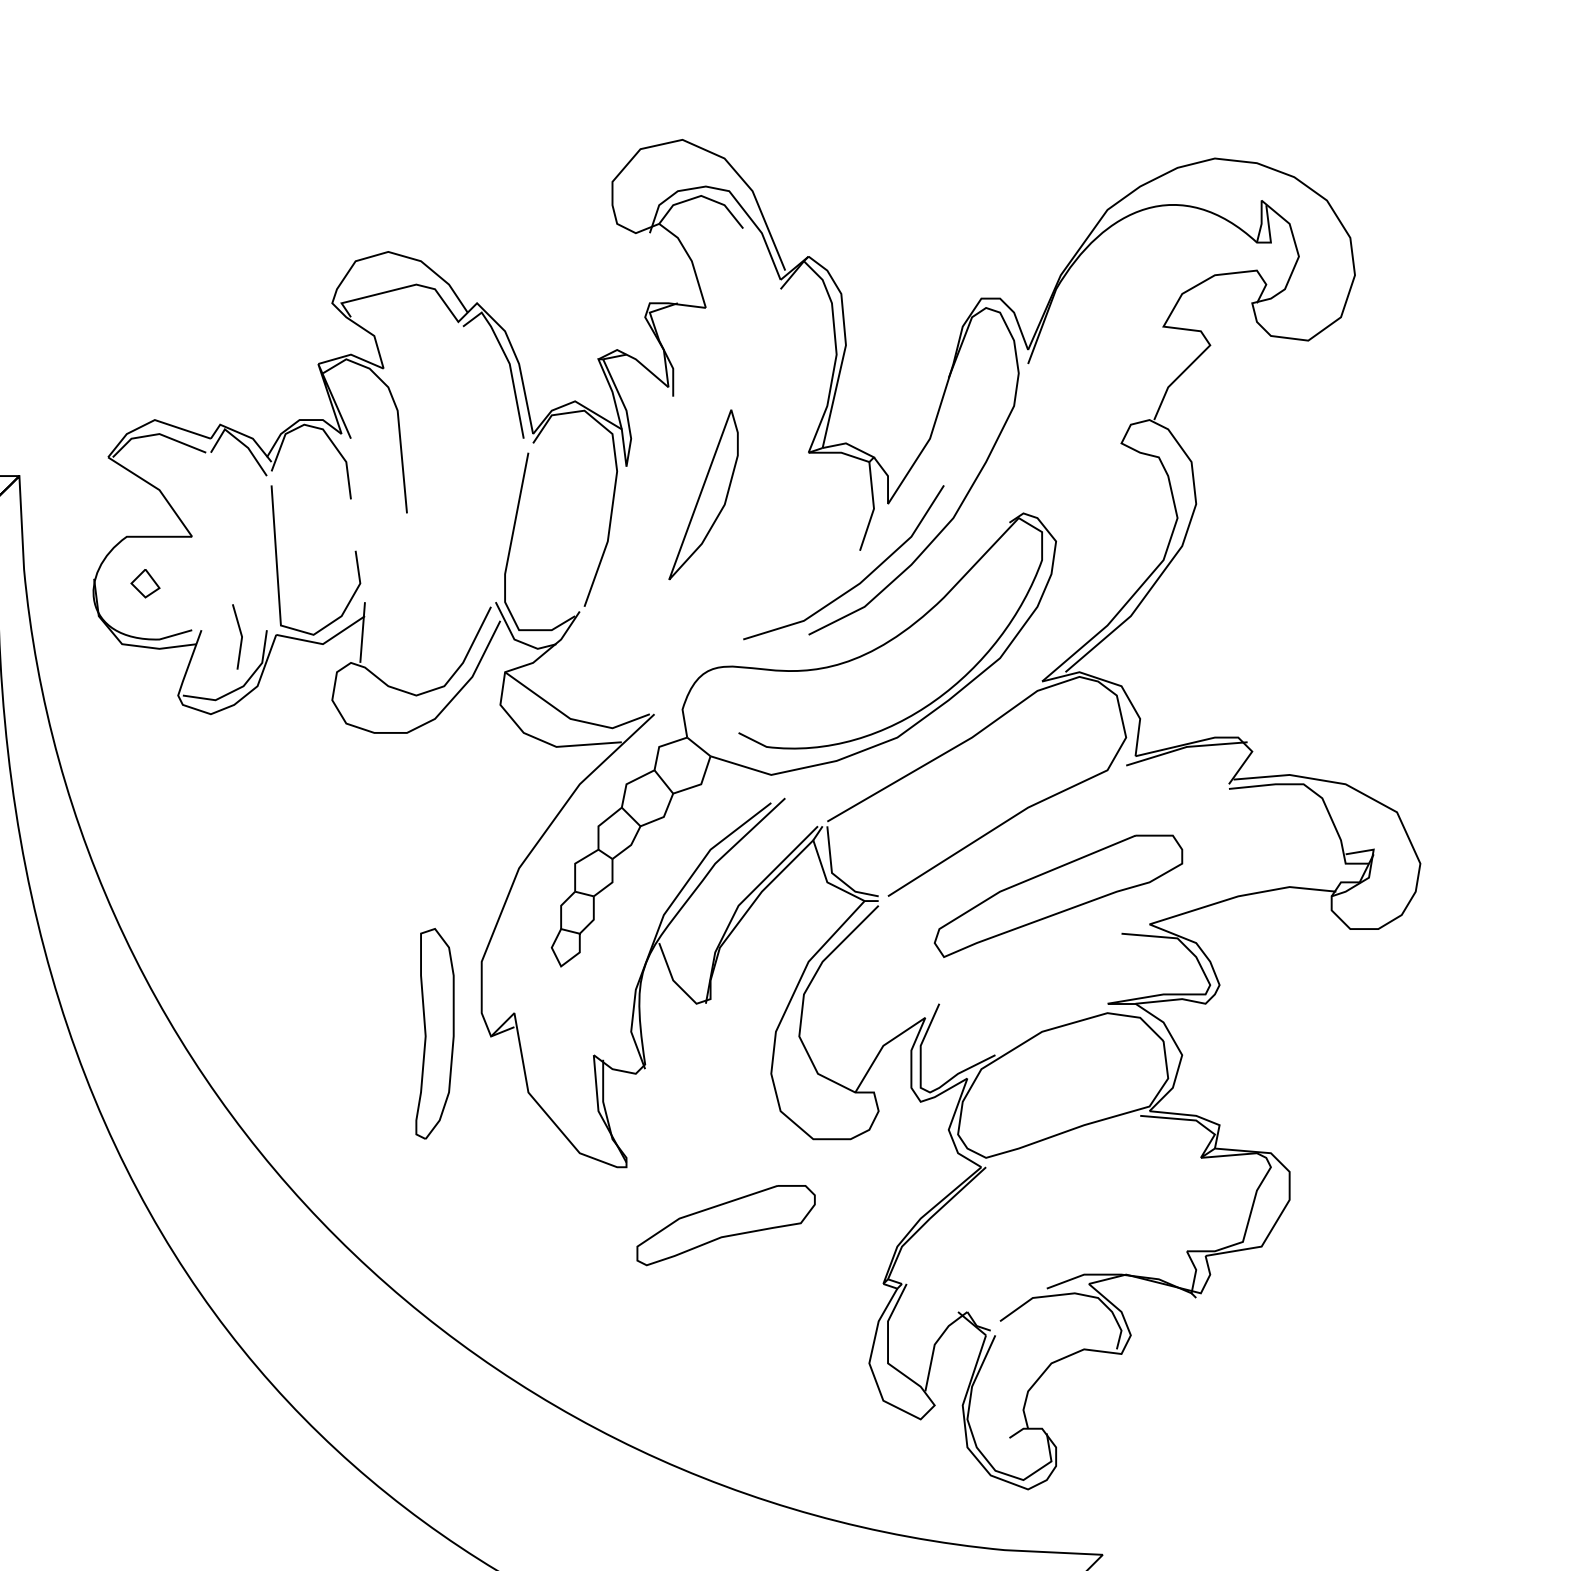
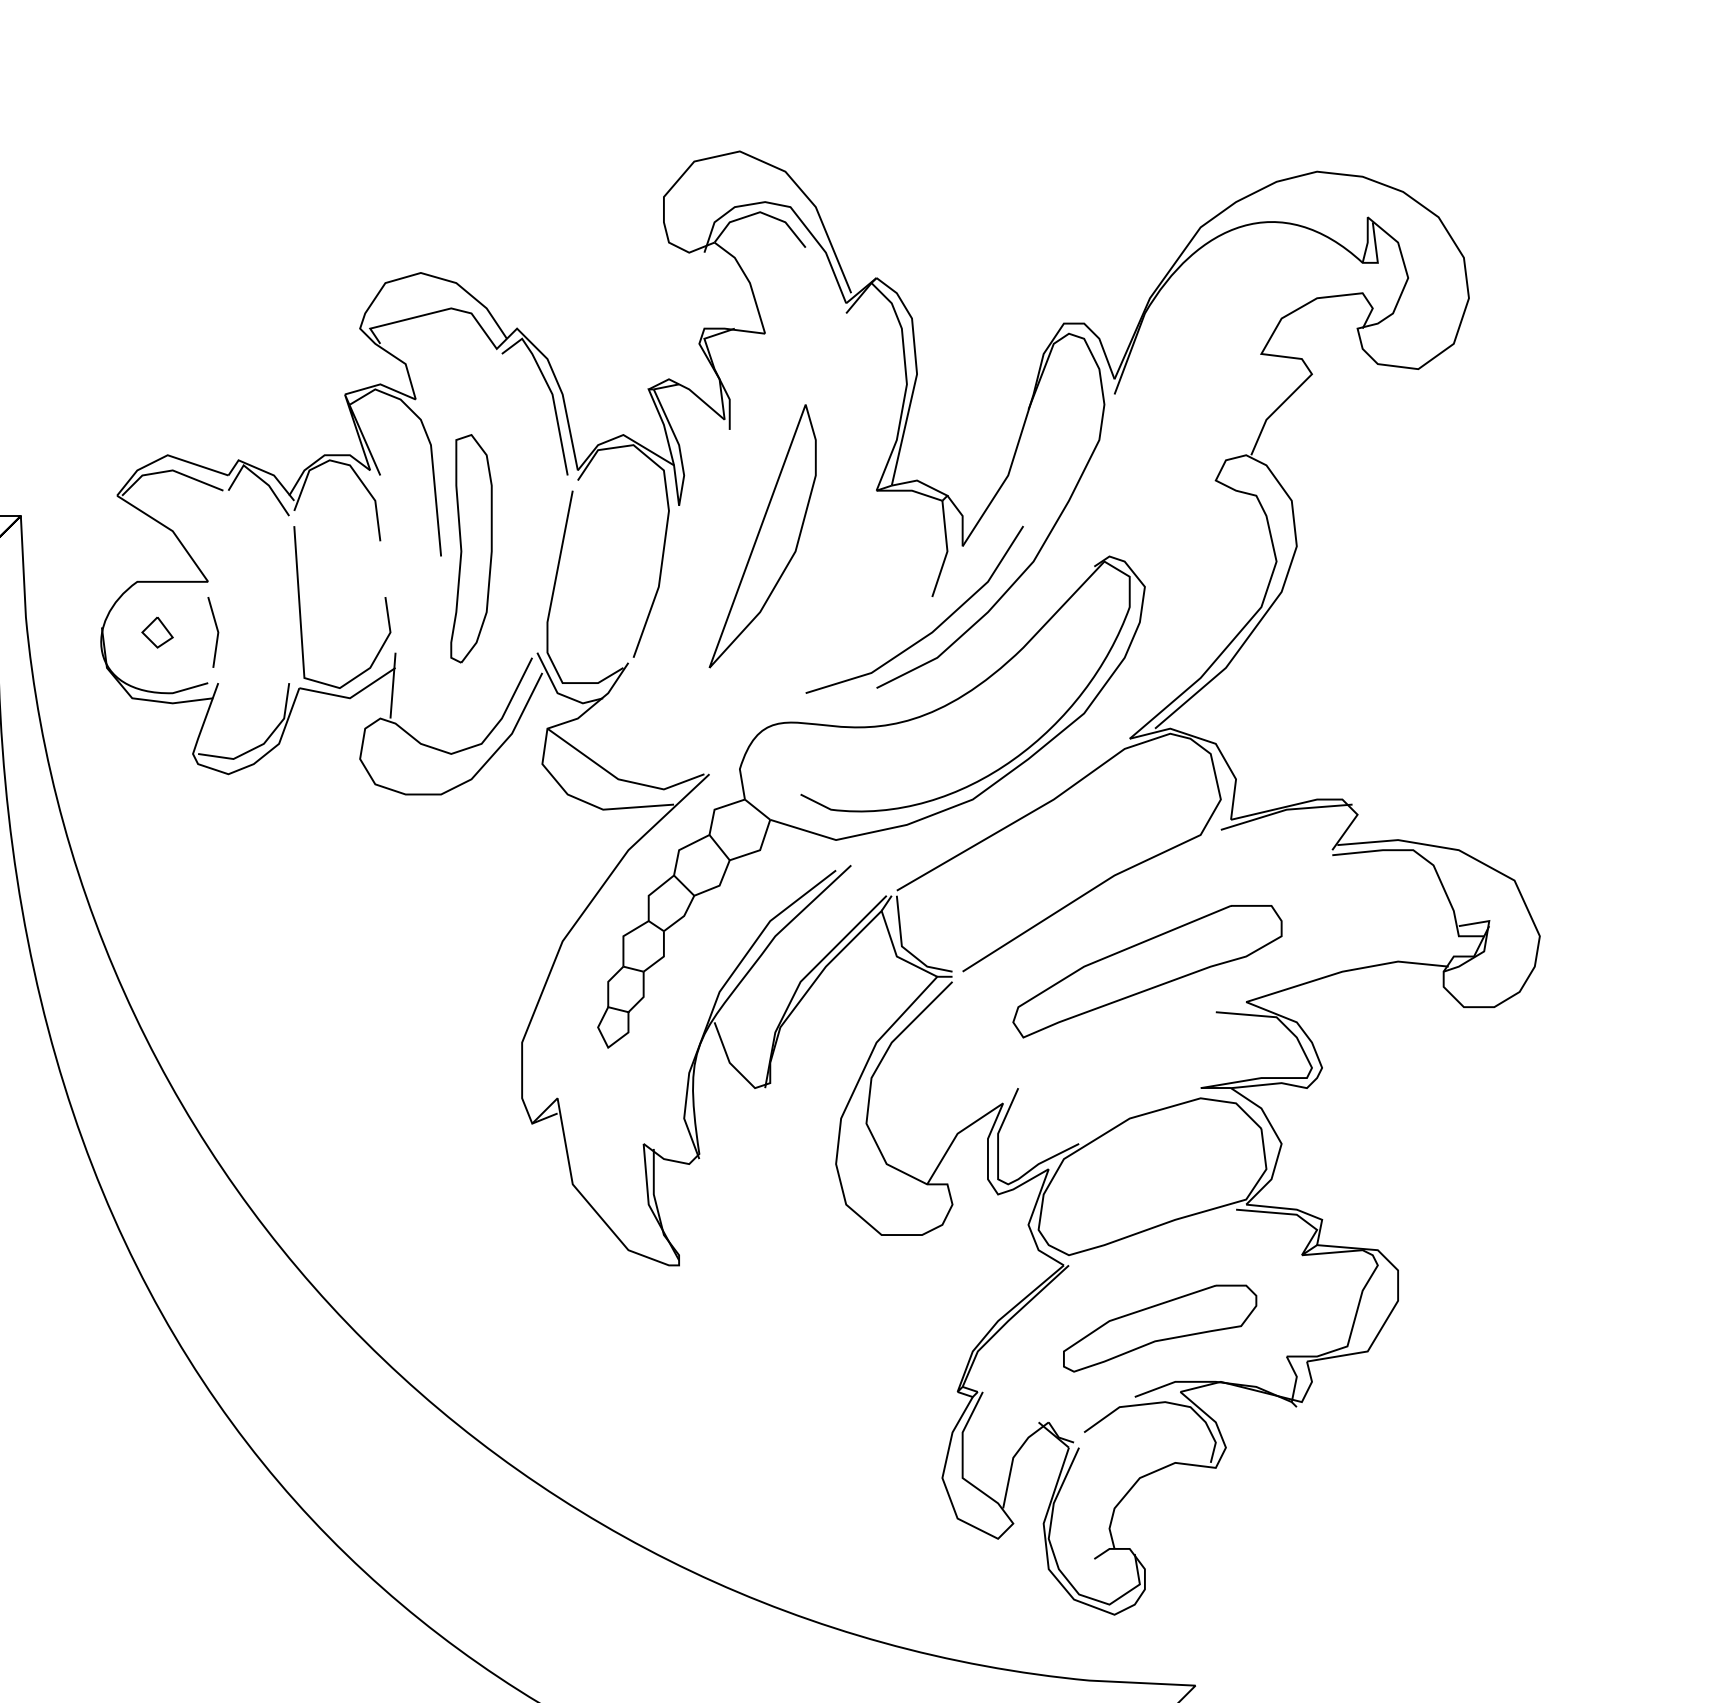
part: (703, 494) -> (762, 536), size x1.43
curve: (240, 635) -> (216, 630), moved
part: (435, 1033) -> (471, 548), moved
part: (726, 1225) -> (1160, 1328), moved

